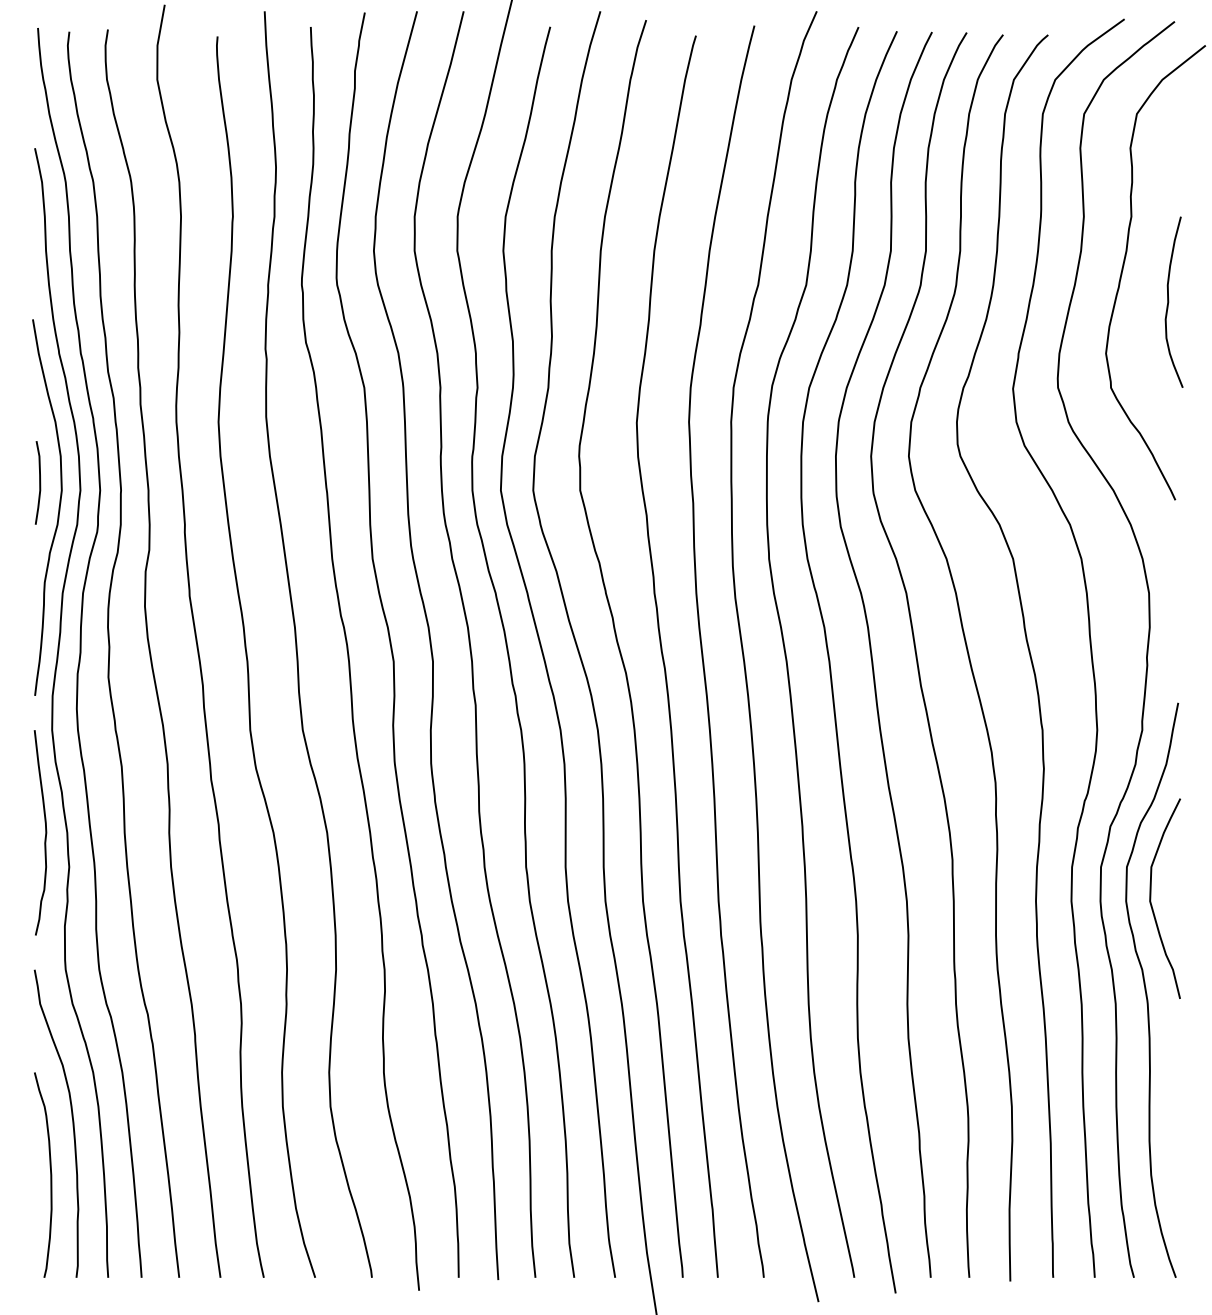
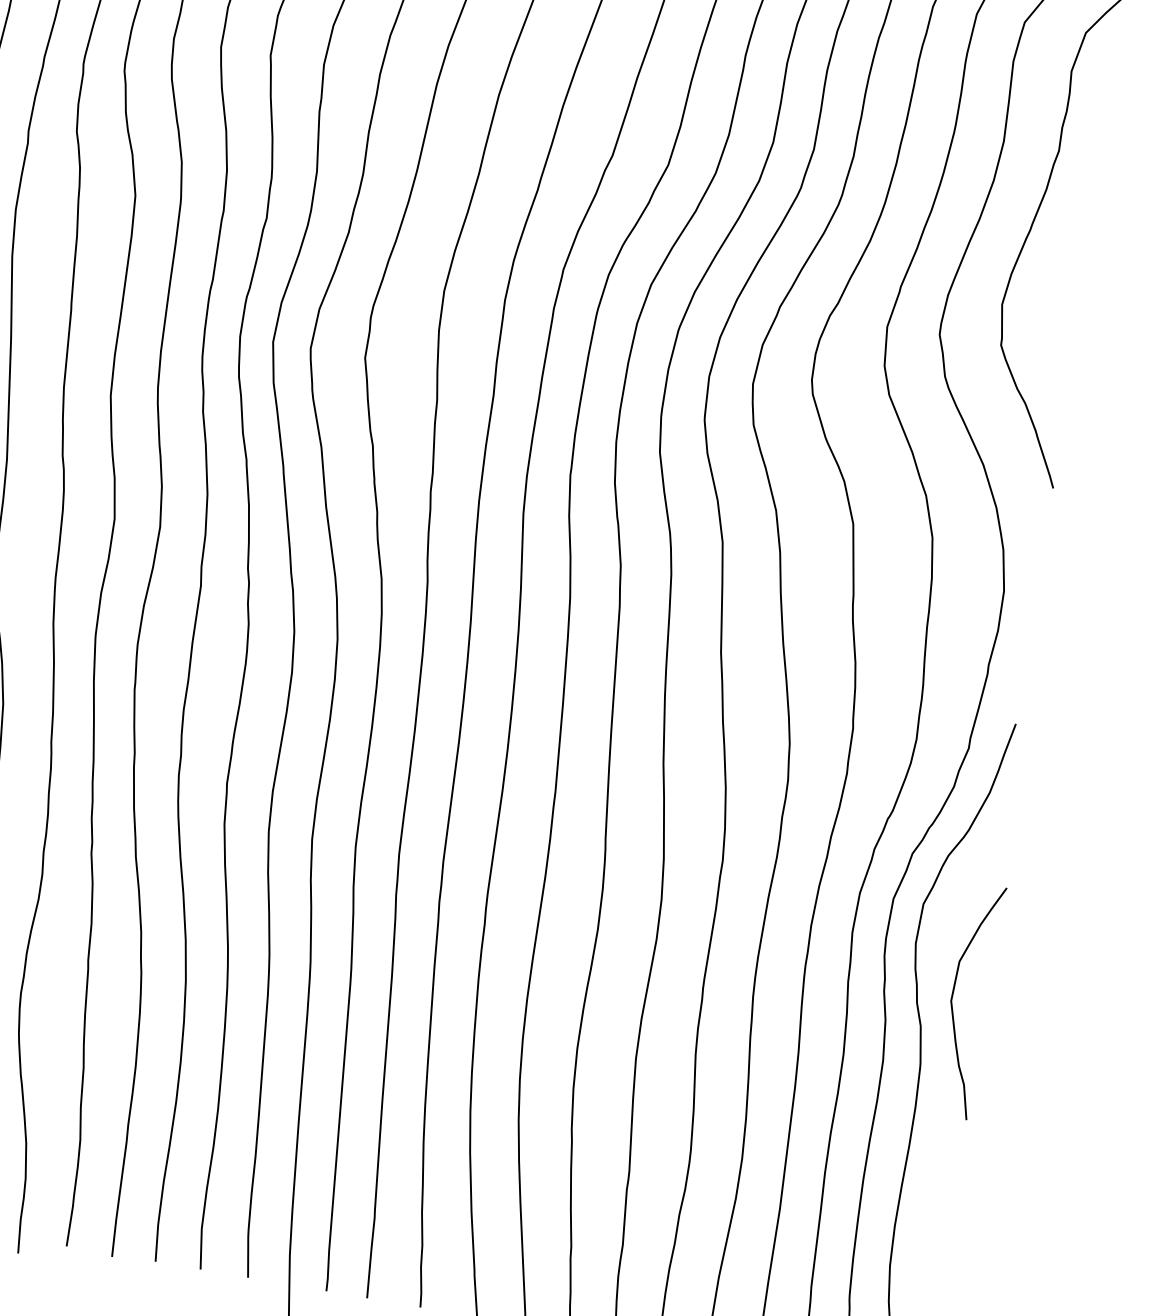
curve: (1169, 301) -> (1086, 256), removed
curve: (1151, 898) -> (953, 998), moved

